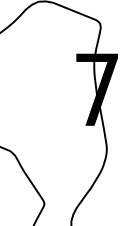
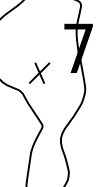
part: (39, 124) -> (39, 72), added

